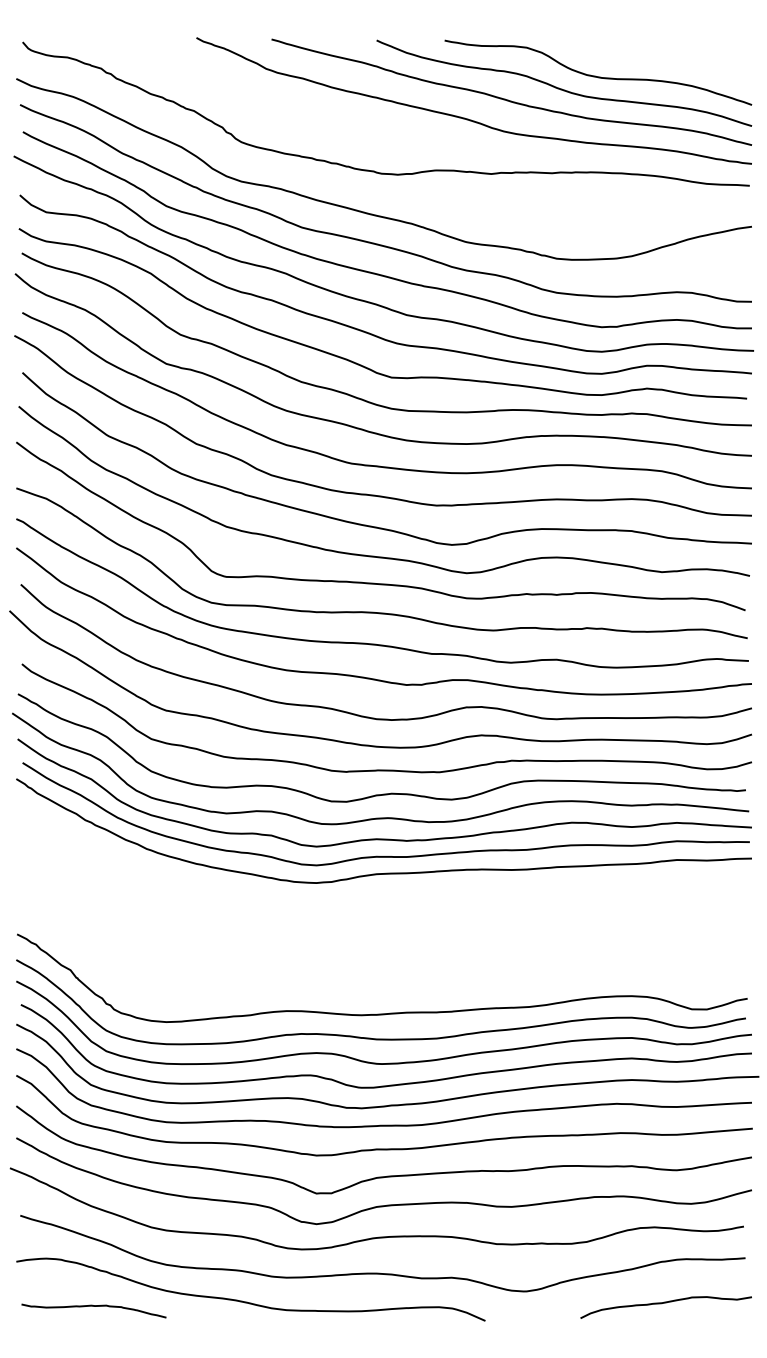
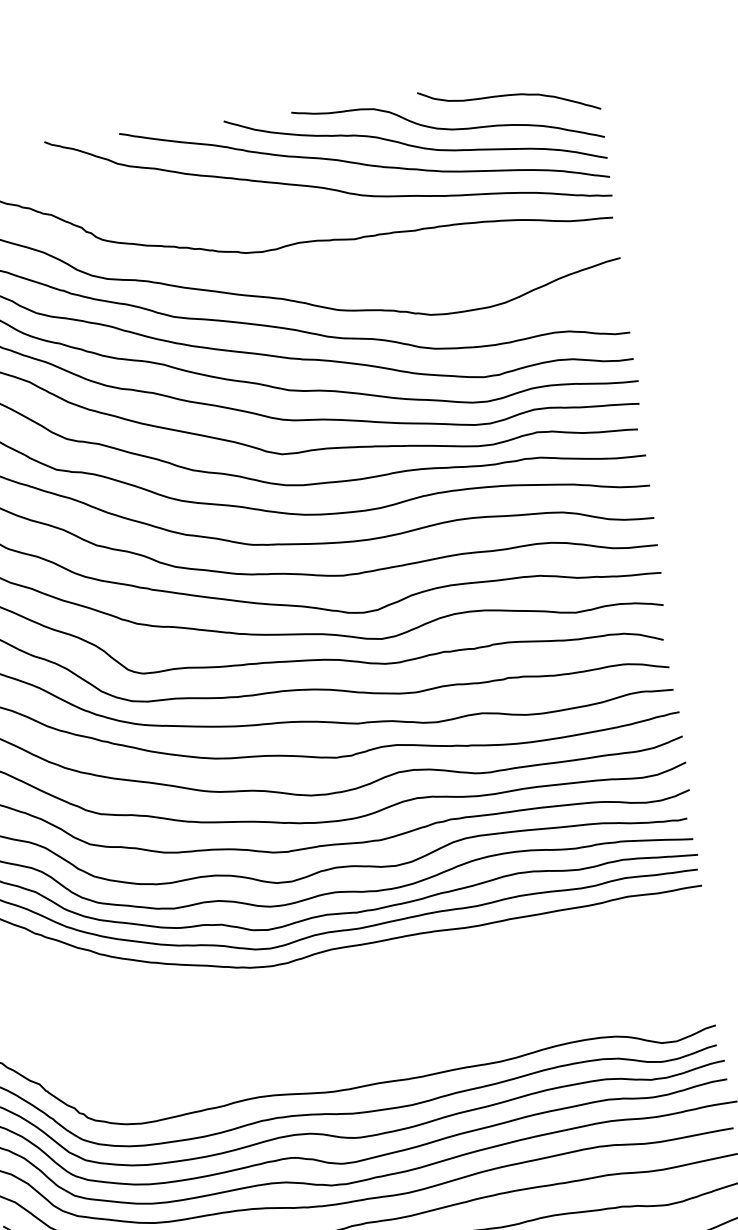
curve: (662, 52) -> (509, 96), added

